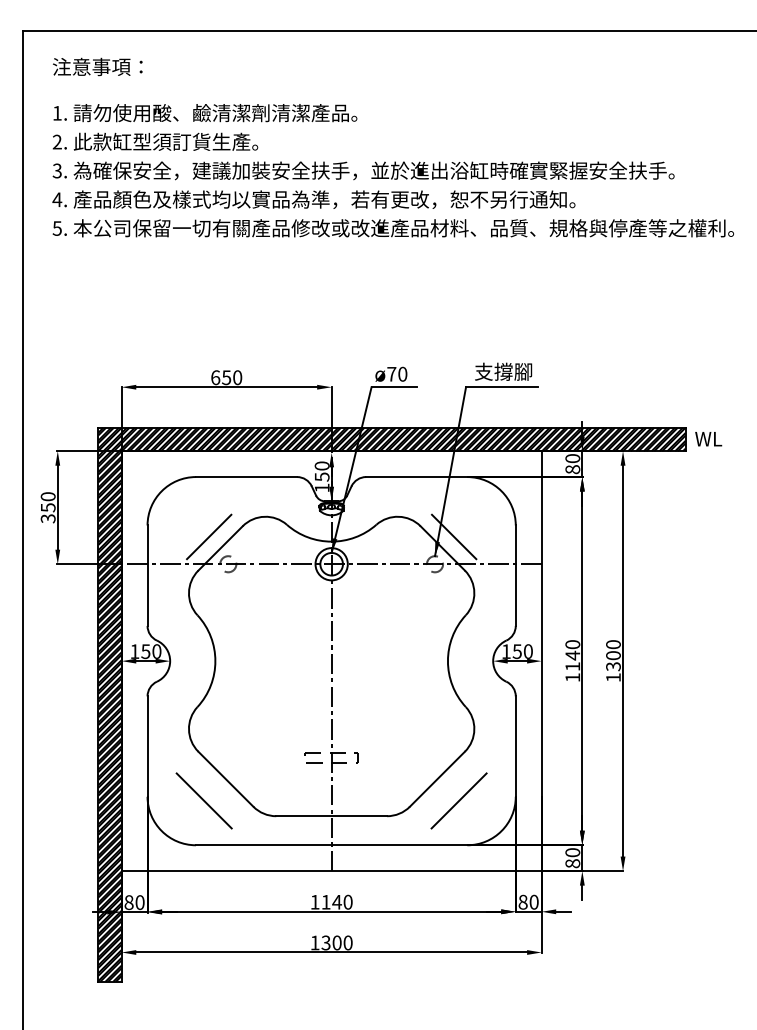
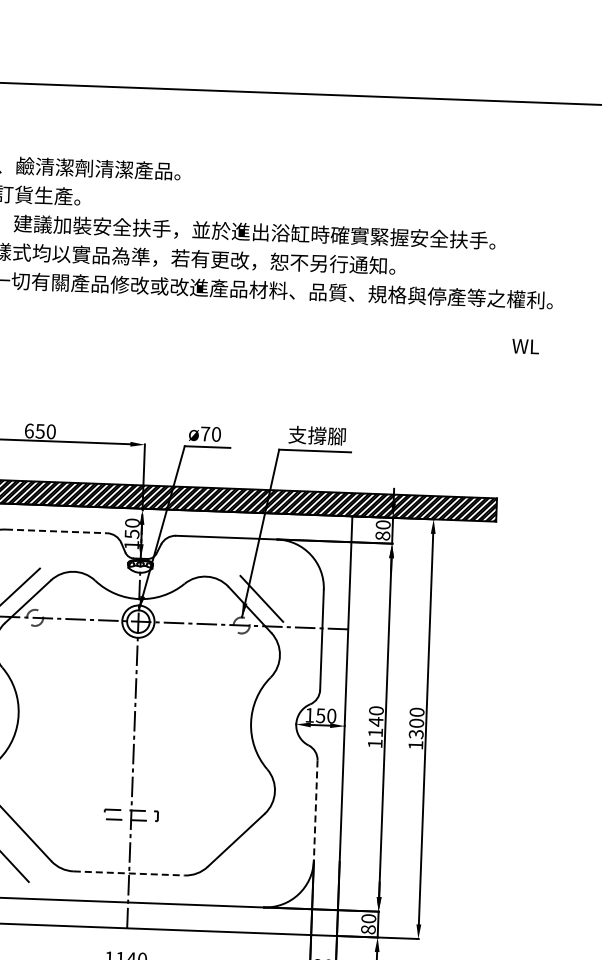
text: (708, 439) -> (525, 346), moved
line: (246, 477) -> (56, 531), solid -> dashed
line: (515, 747) -> (315, 811), solid -> dashed
line: (458, 800) -> (256, 862), removed
line: (332, 816) -> (130, 873), solid -> dashed

